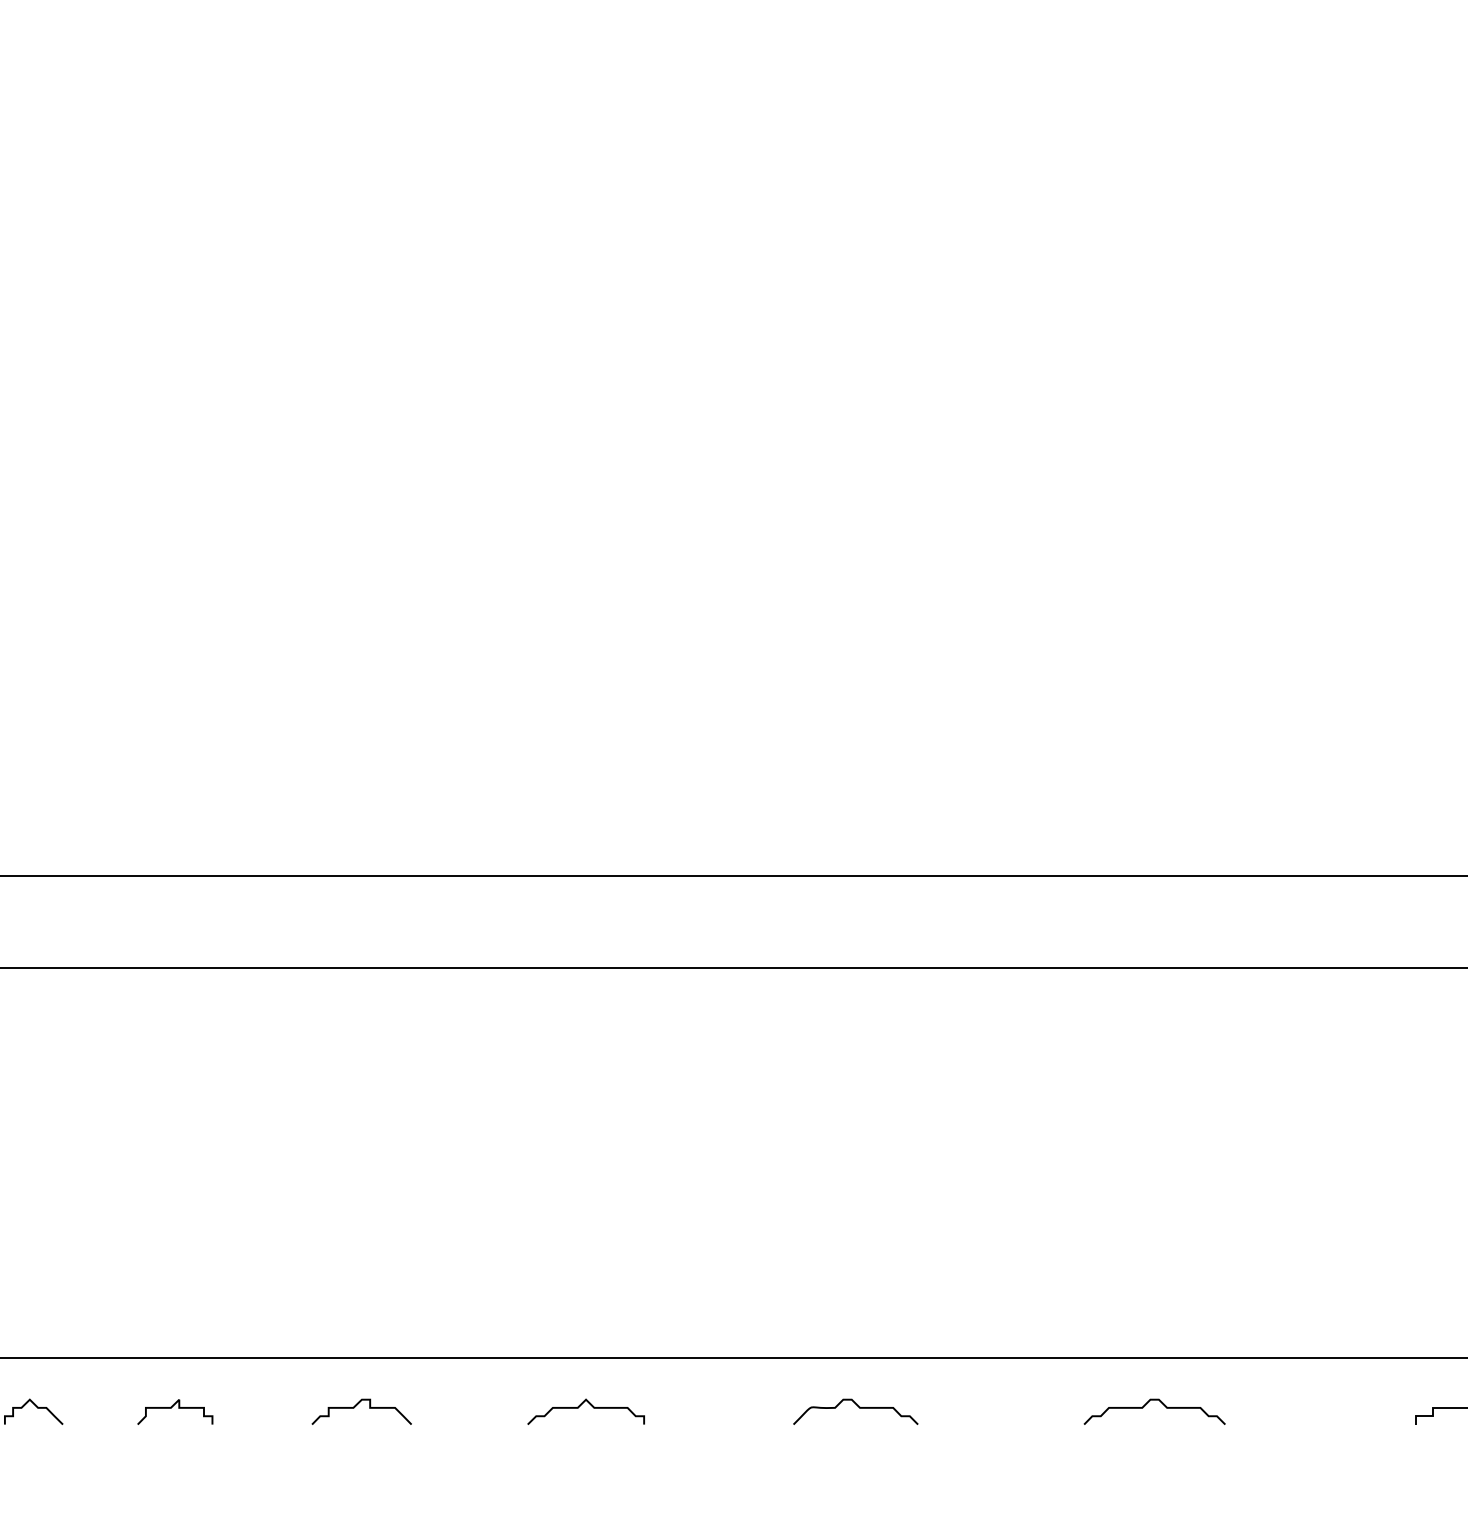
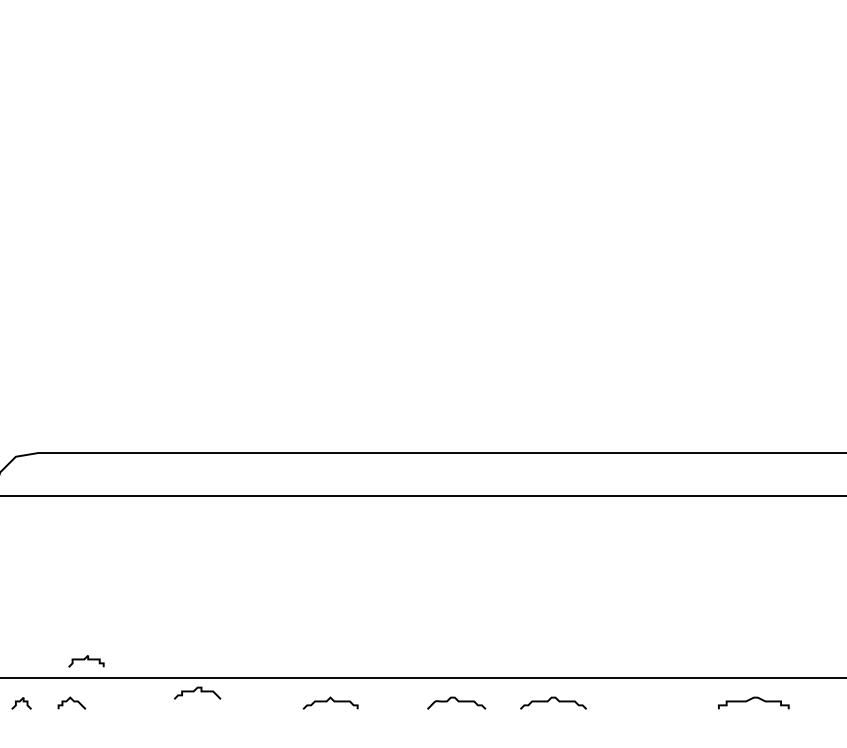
curve: (1150, 1403) -> (551, 699), moved
curve: (359, 1405) -> (196, 690), moved
curve: (177, 1410) -> (87, 660), moved

